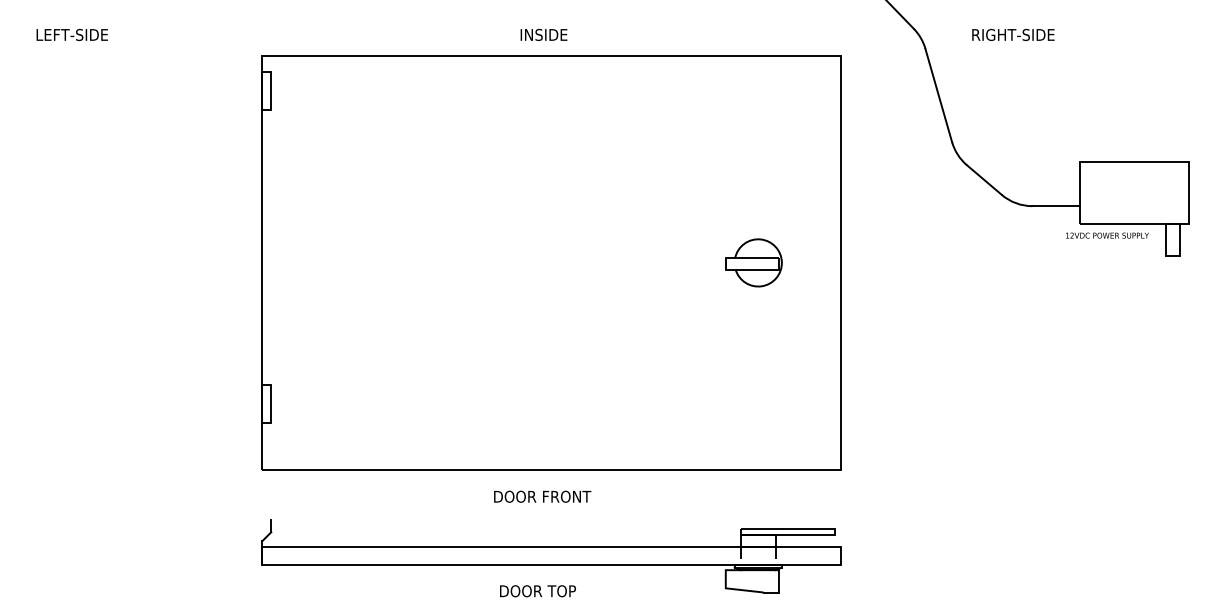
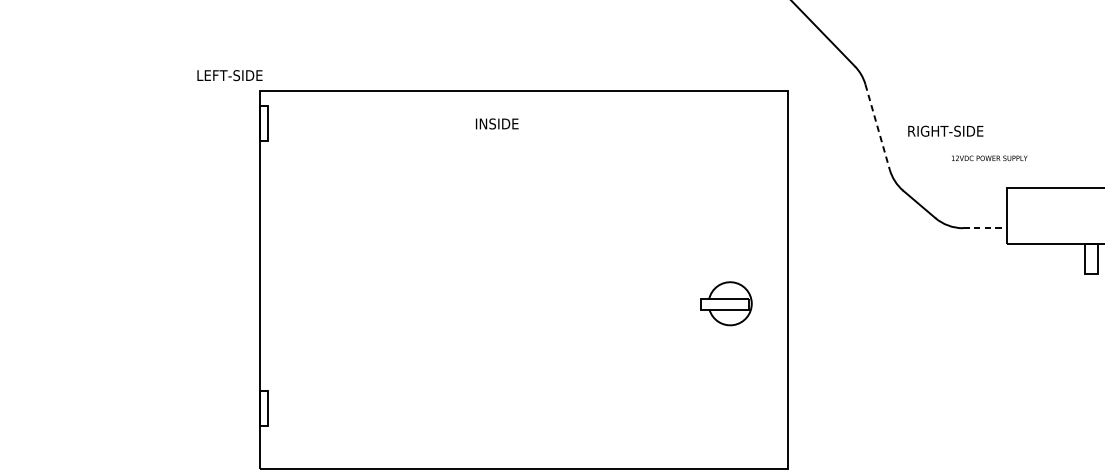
text: (71, 34) -> (229, 75), moved
text: (543, 34) -> (496, 123), moved
text: (1013, 34) -> (945, 130), moved
line: (938, 95) -> (877, 127), solid -> dashed
line: (1056, 206) -> (985, 228), solid -> dashed
text: (1107, 235) -> (989, 158), moved
part: (753, 262) -> (725, 303), moved

